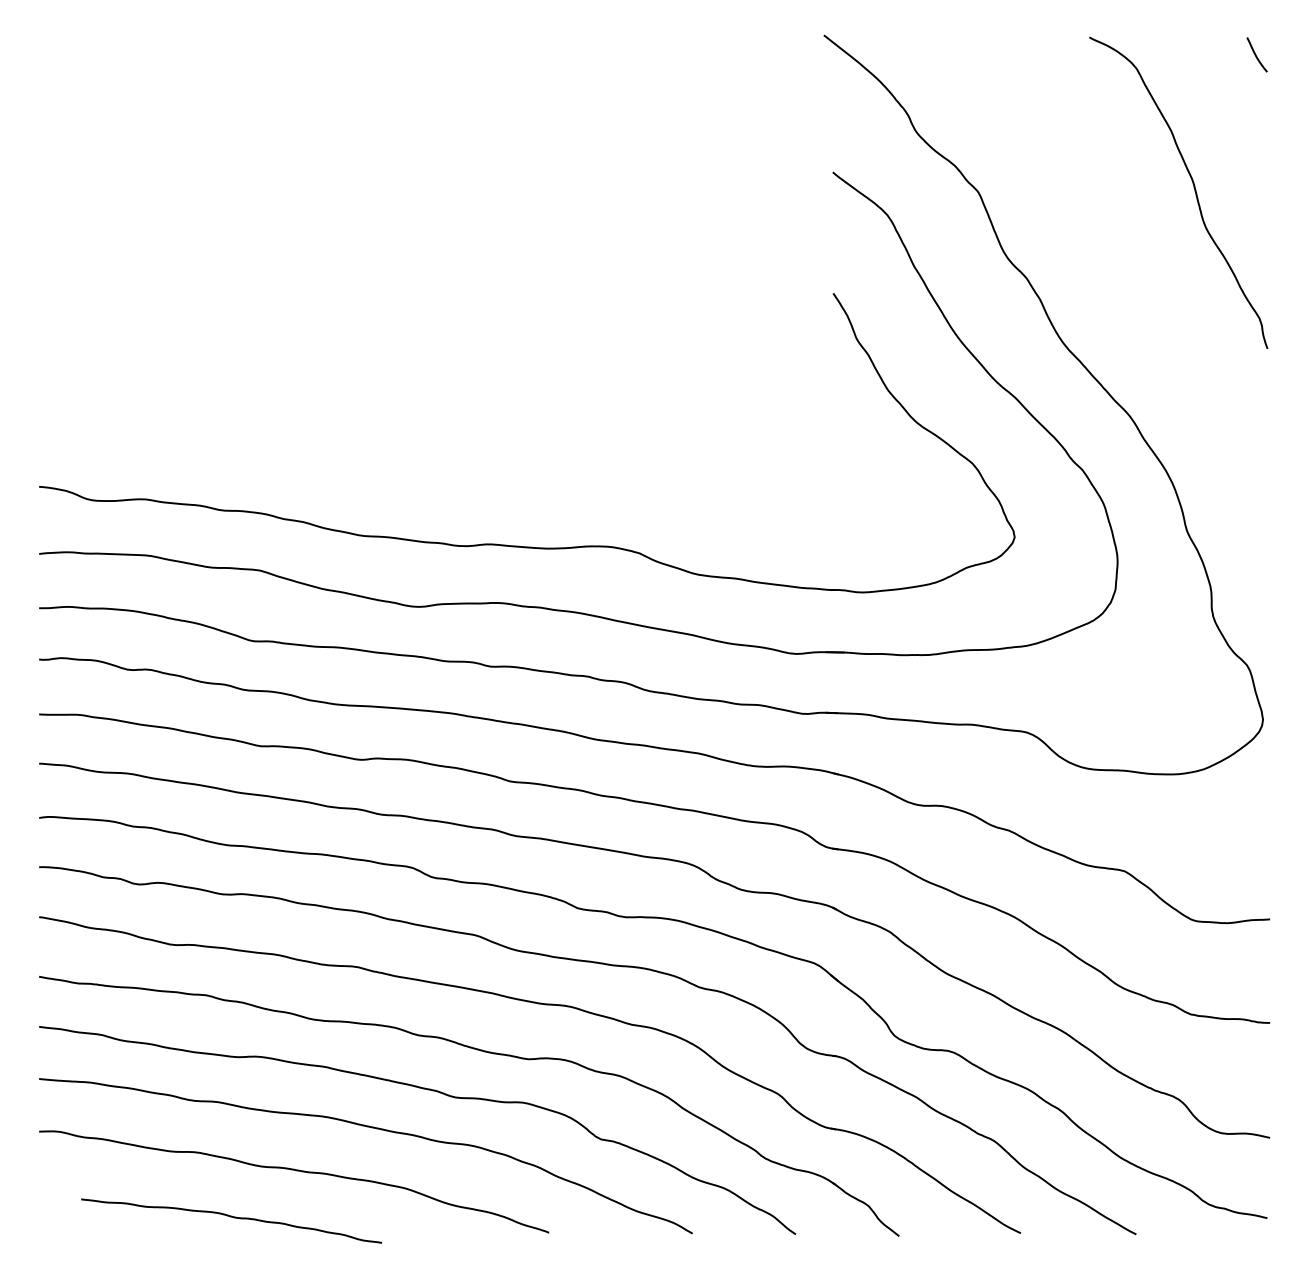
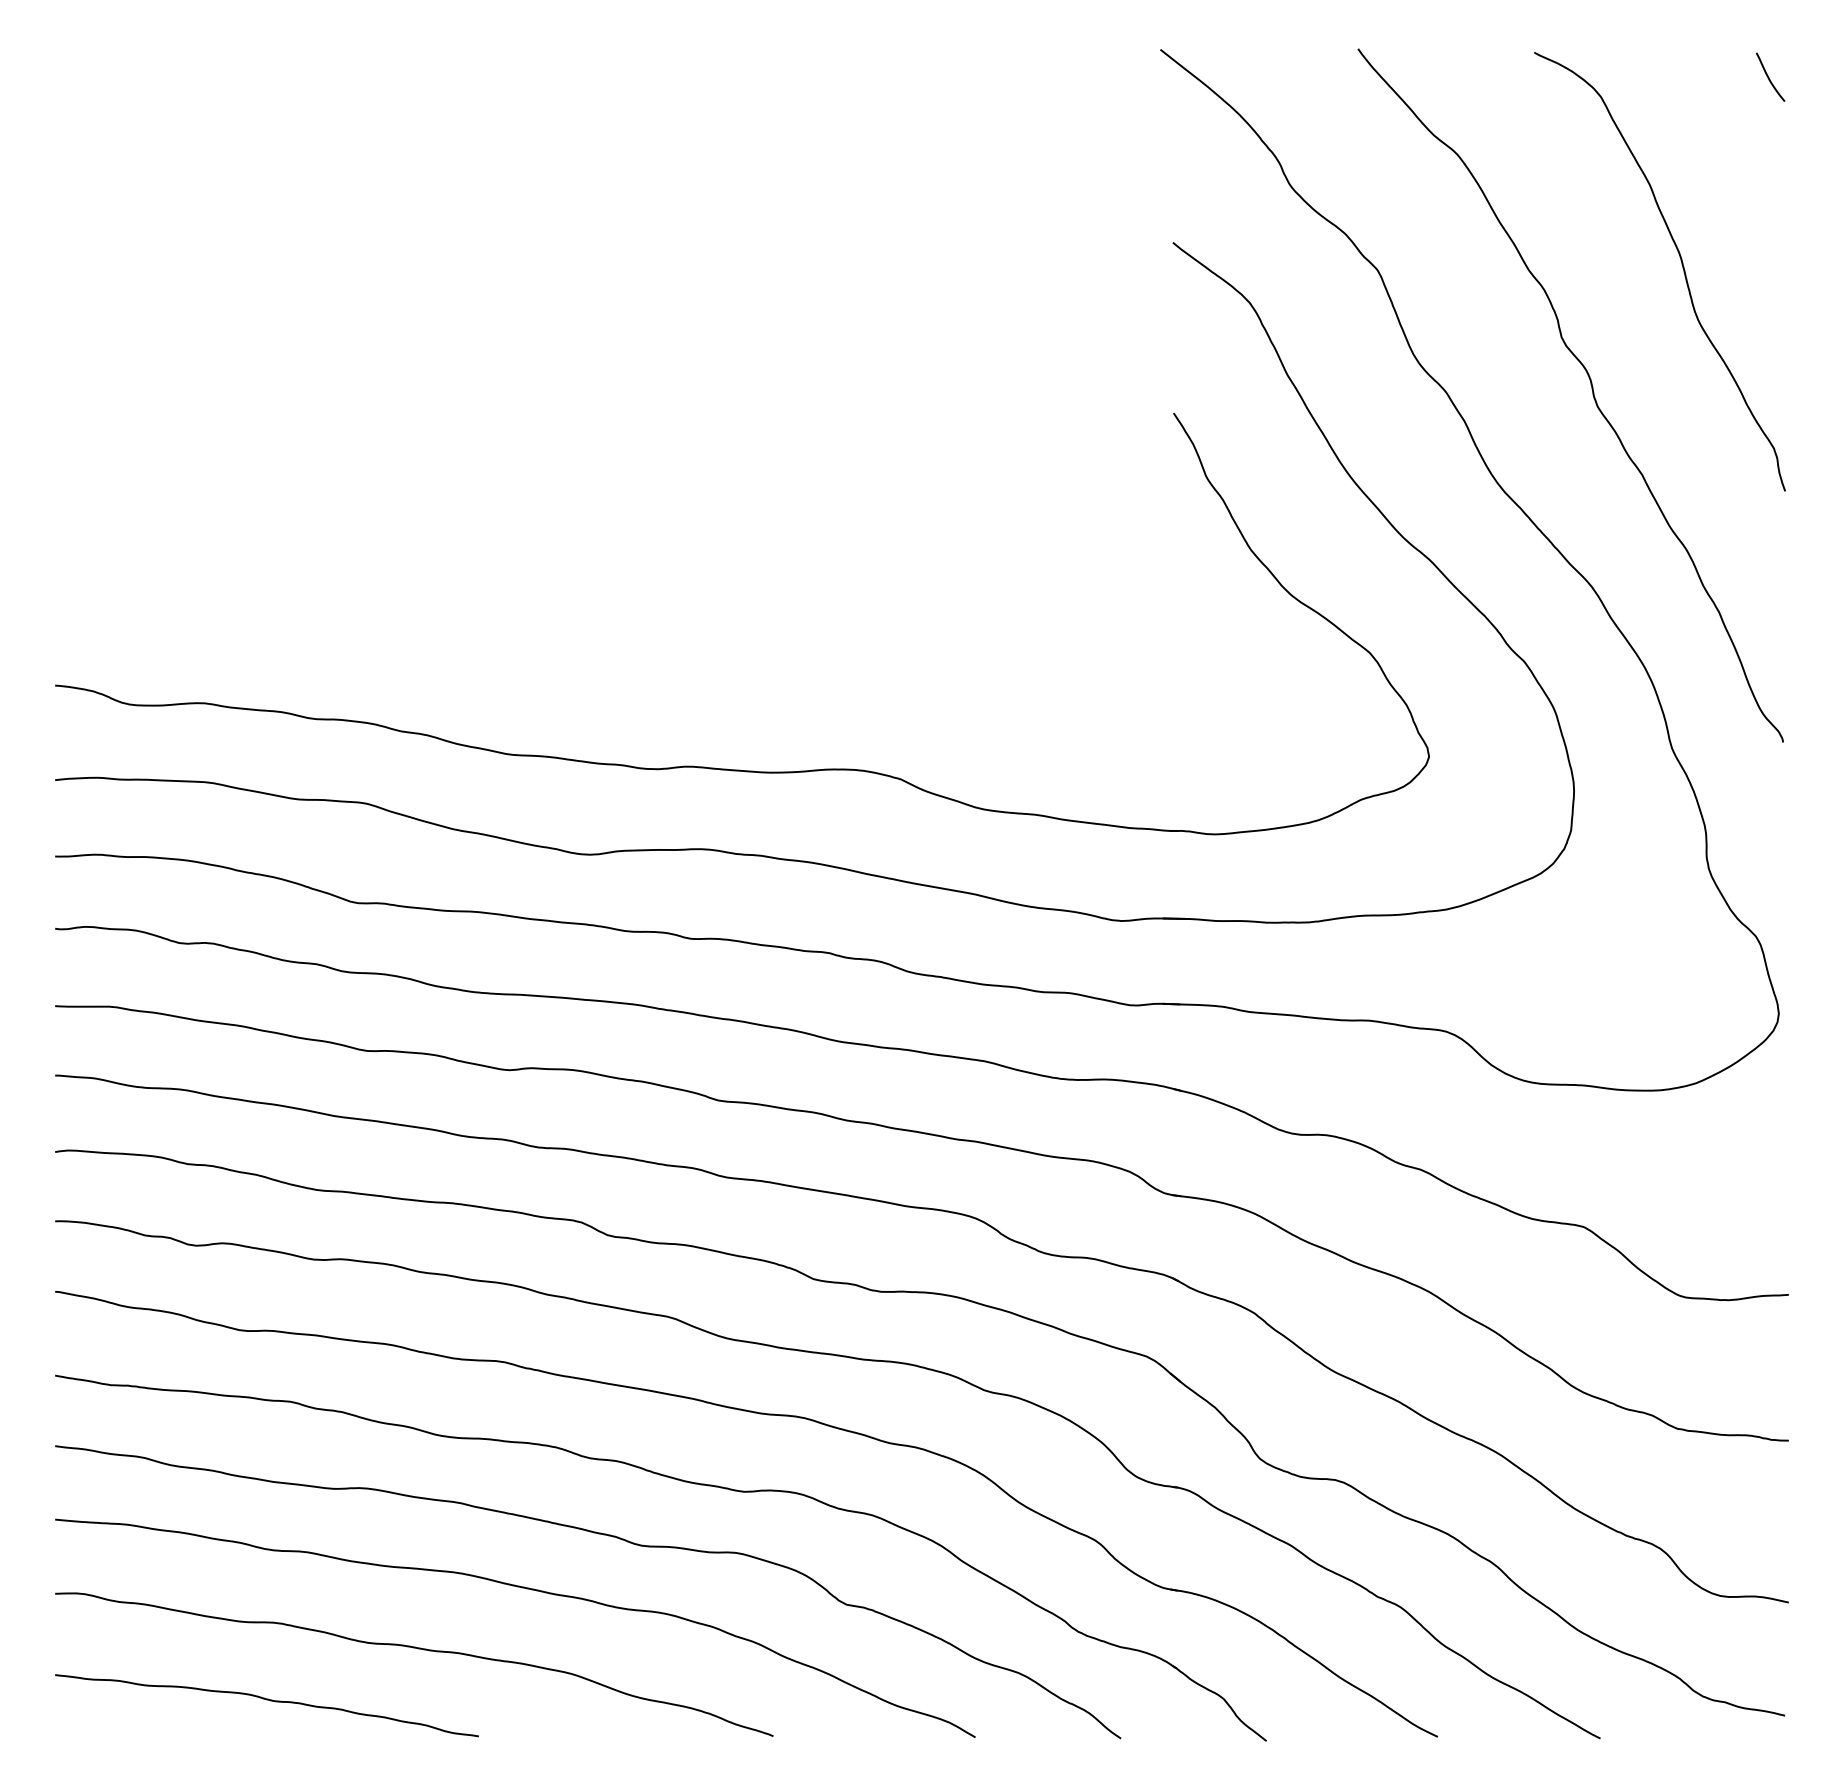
curve: (1129, 275) -> (1590, 387), added
curve: (231, 1217) -> (266, 1700), moved

